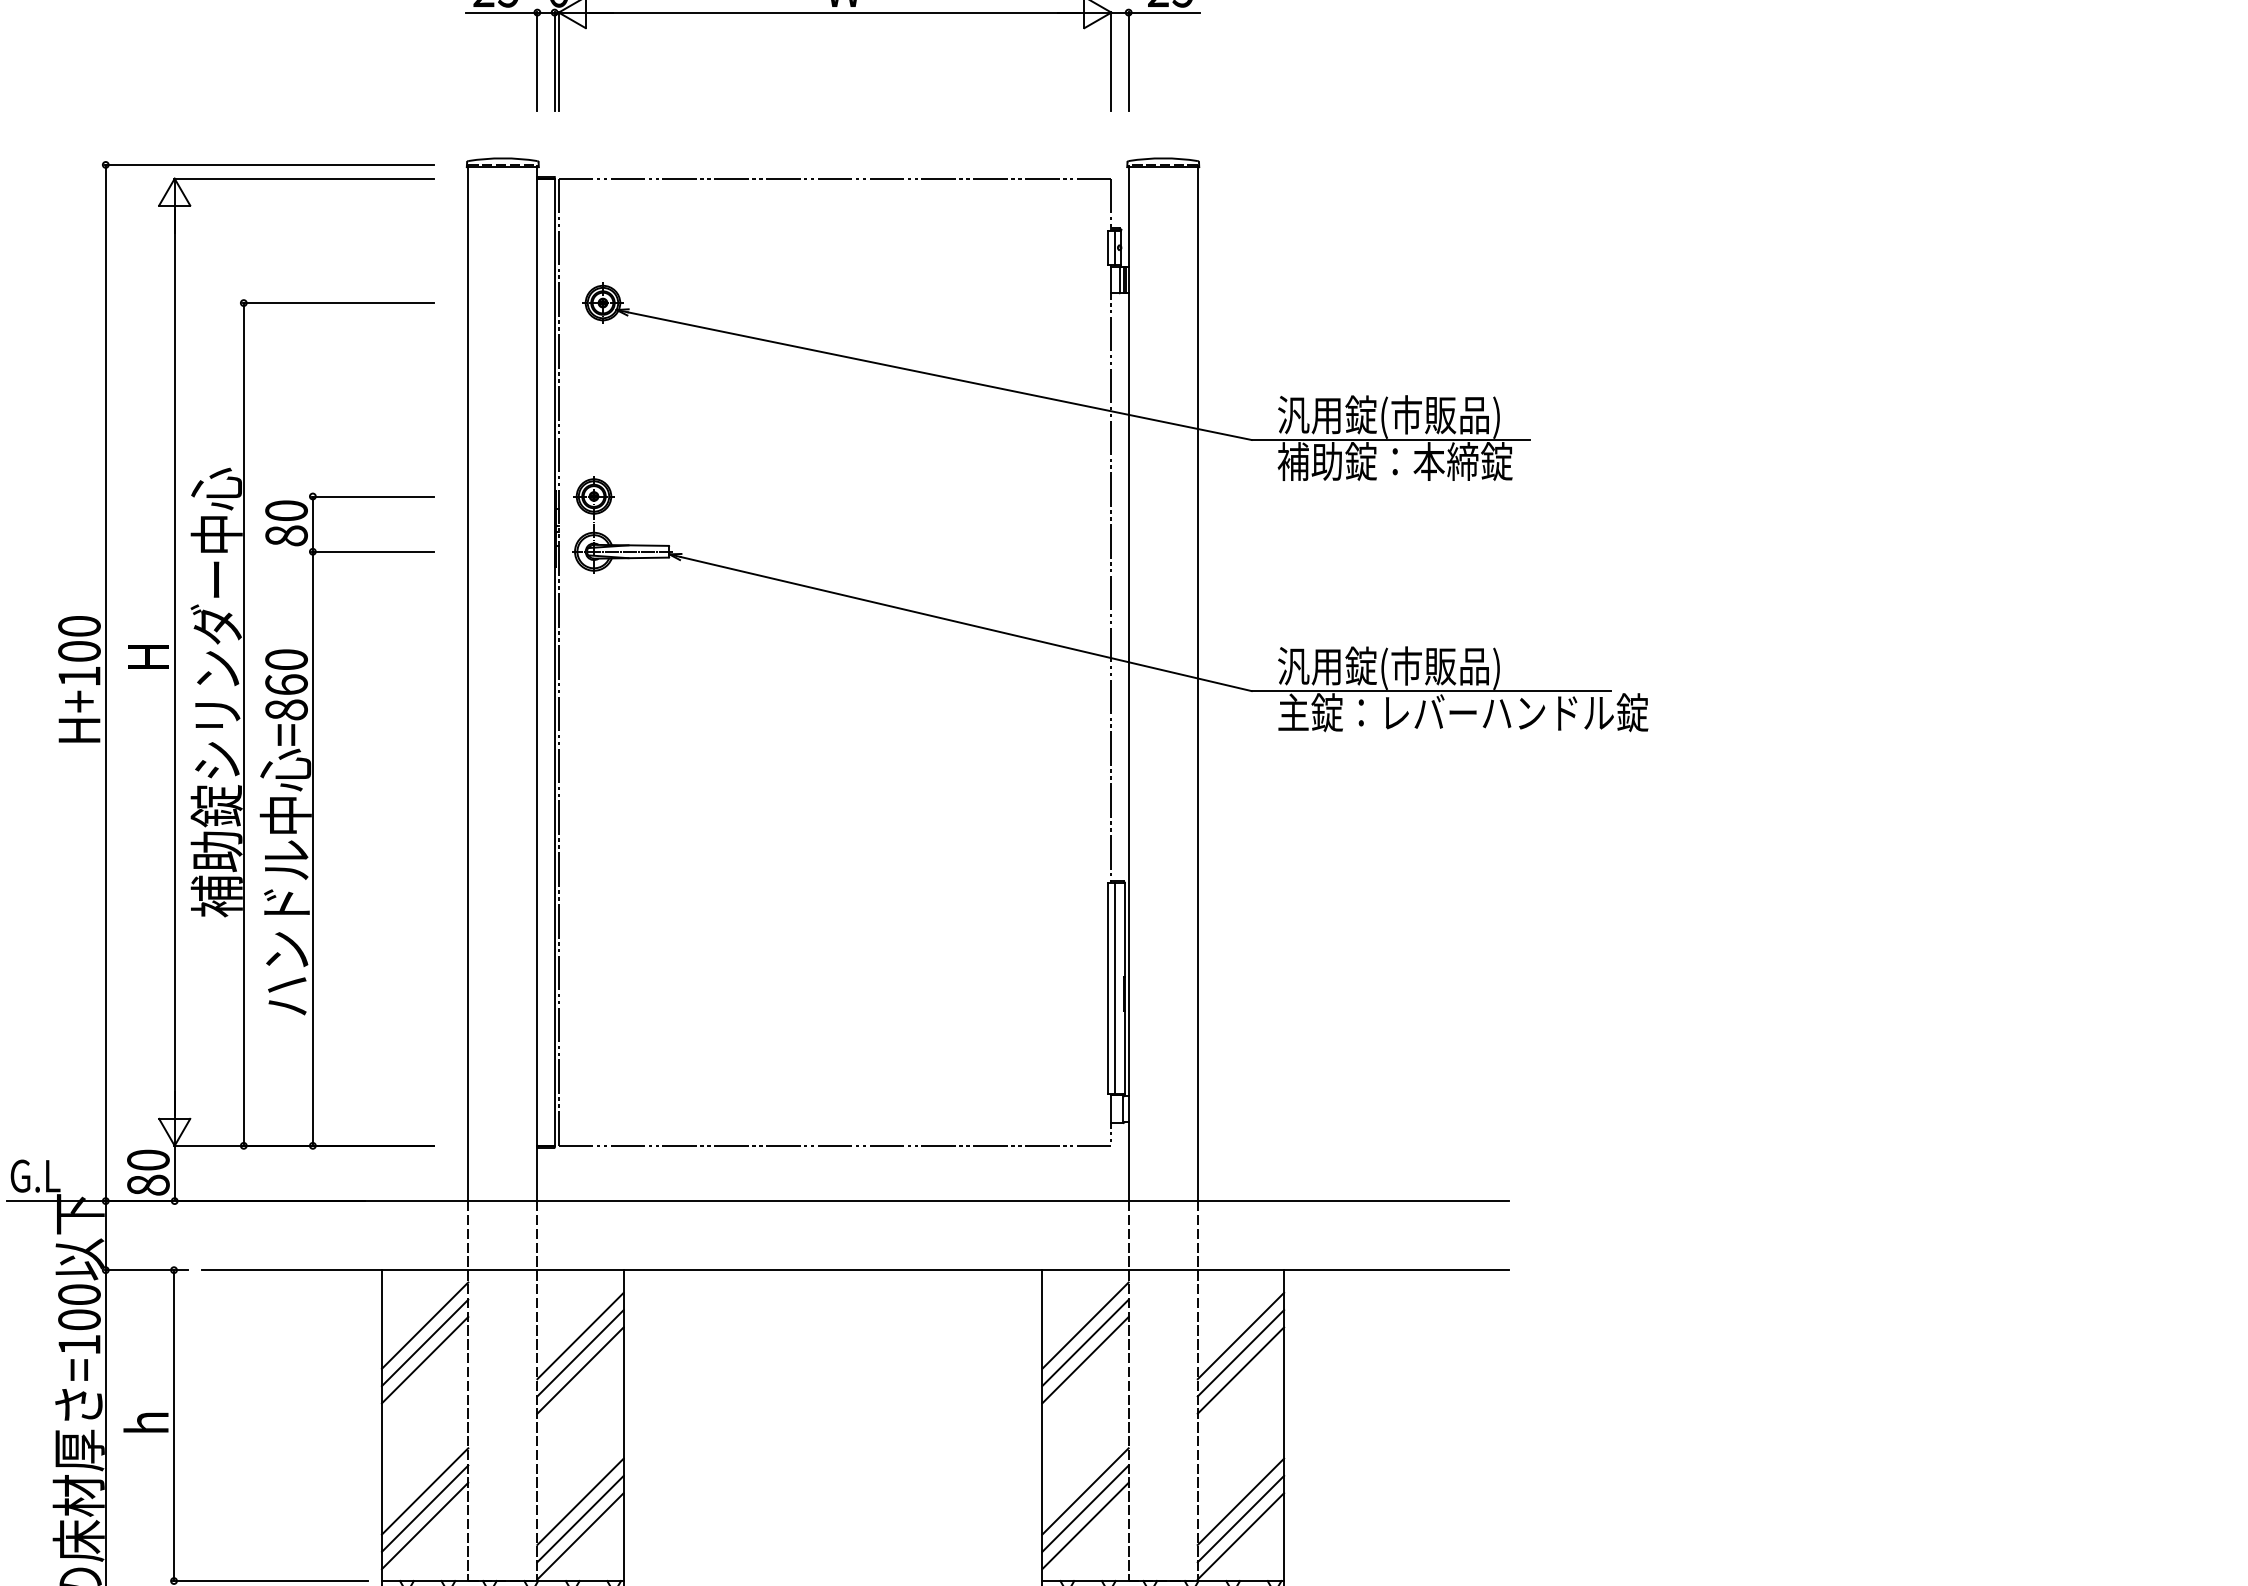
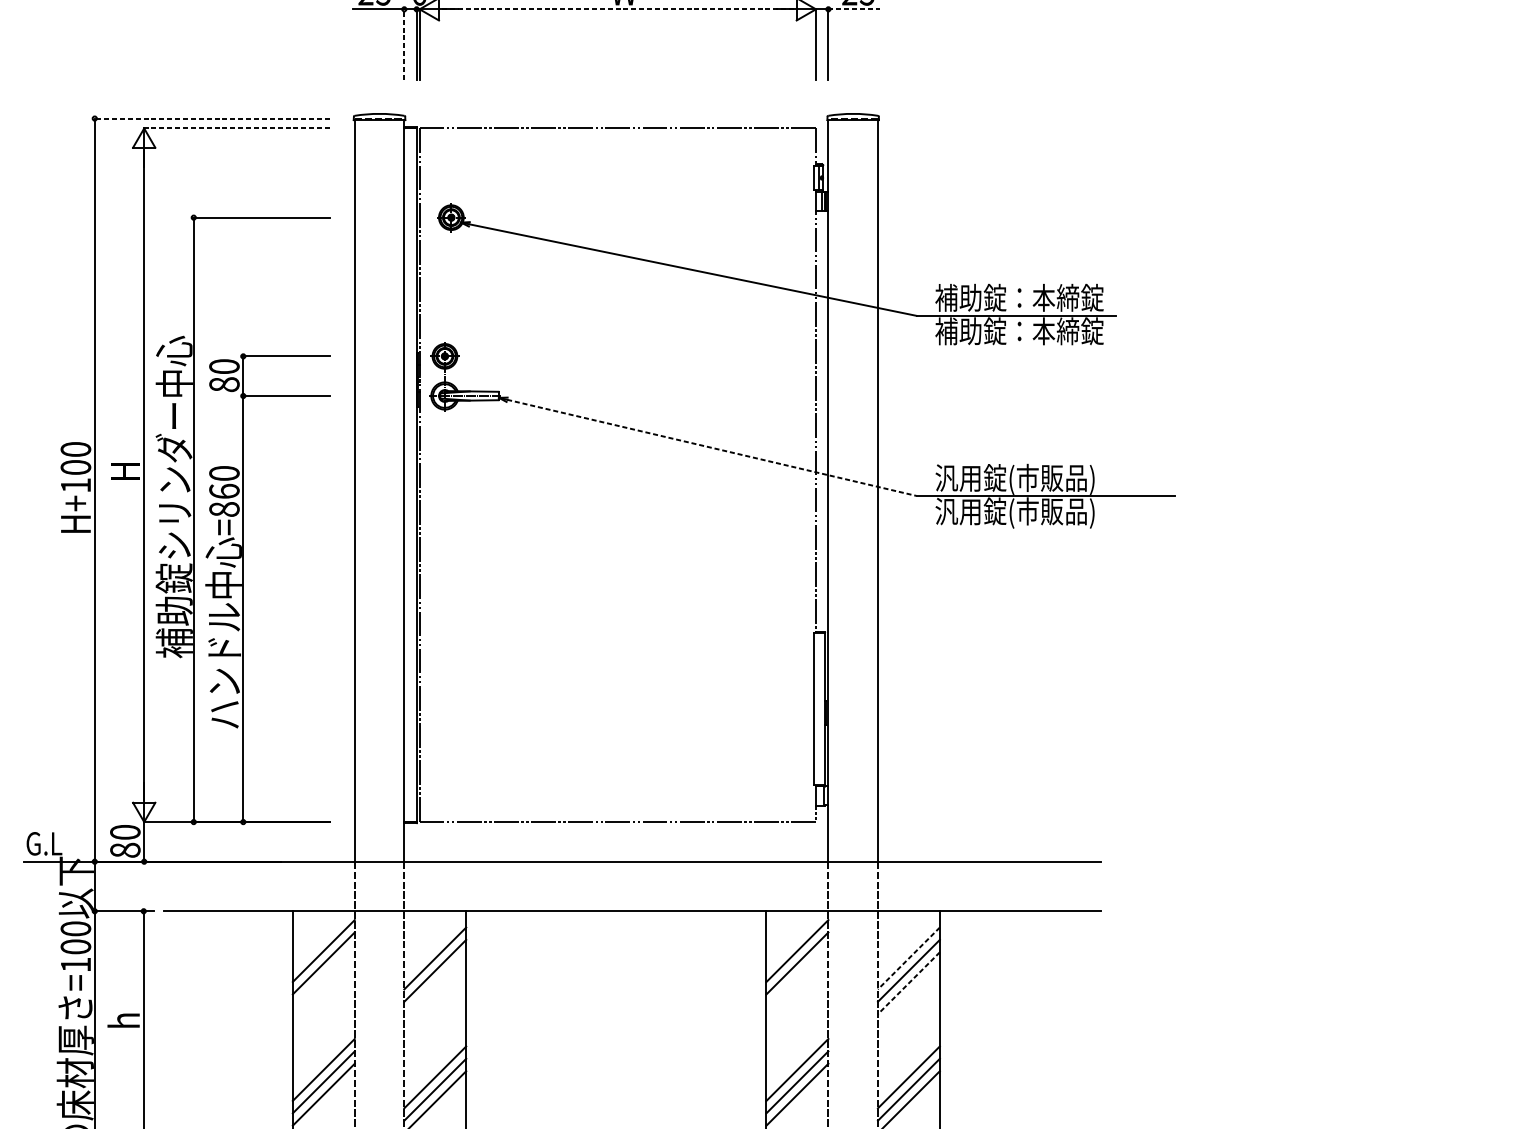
line: (835, 12) -> (618, 9), solid -> dashed
line: (1164, 12) -> (854, 9), solid -> dashed
line: (537, 61) -> (404, 44), solid -> dashed
line: (268, 164) -> (211, 118), solid -> dashed
line: (303, 178) -> (236, 128), solid -> dashed
text: (1394, 416) -> (1019, 299), 汎用錠(市販品) -> 補助錠：本締錠
line: (966, 624) -> (712, 448), solid -> dashed
text: (1463, 714) -> (1068, 512), 主錠：レバーハンドル錠 -> 汎用錠(市販品)
line: (1114, 988) -> (818, 709), removed
line: (1240, 1336) -> (908, 958), solid -> dashed
line: (424, 1360) -> (323, 976), removed
line: (1085, 1360) -> (797, 976), removed
line: (580, 1370) -> (435, 983), removed
line: (1240, 1370) -> (908, 983), solid -> dashed

